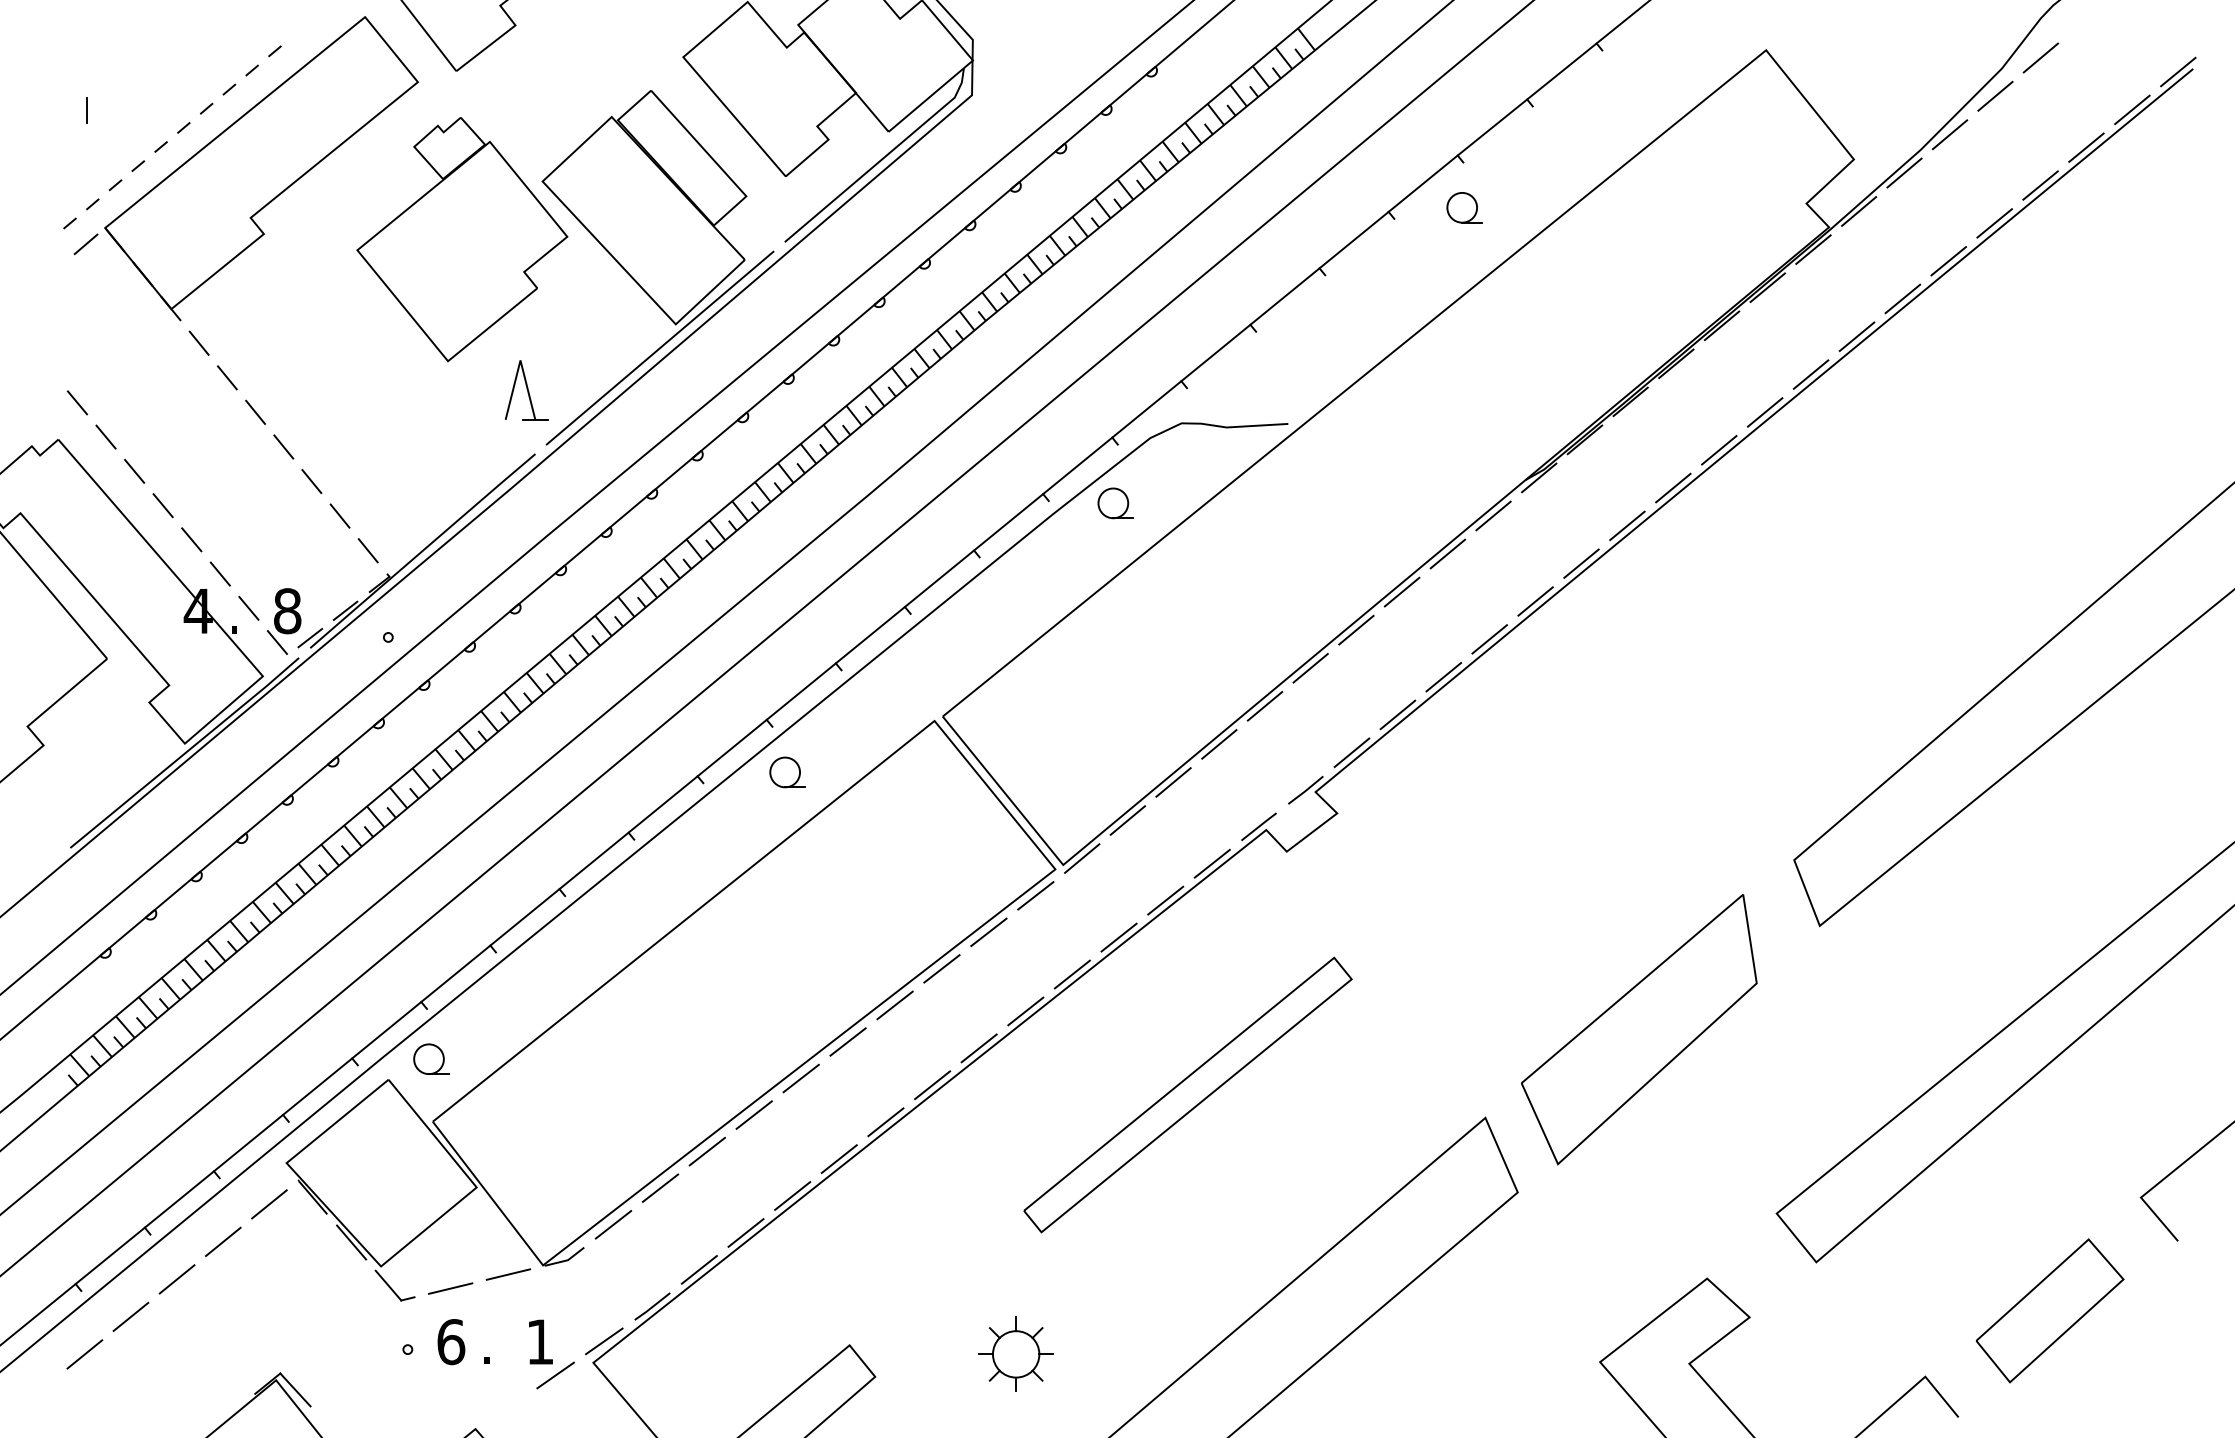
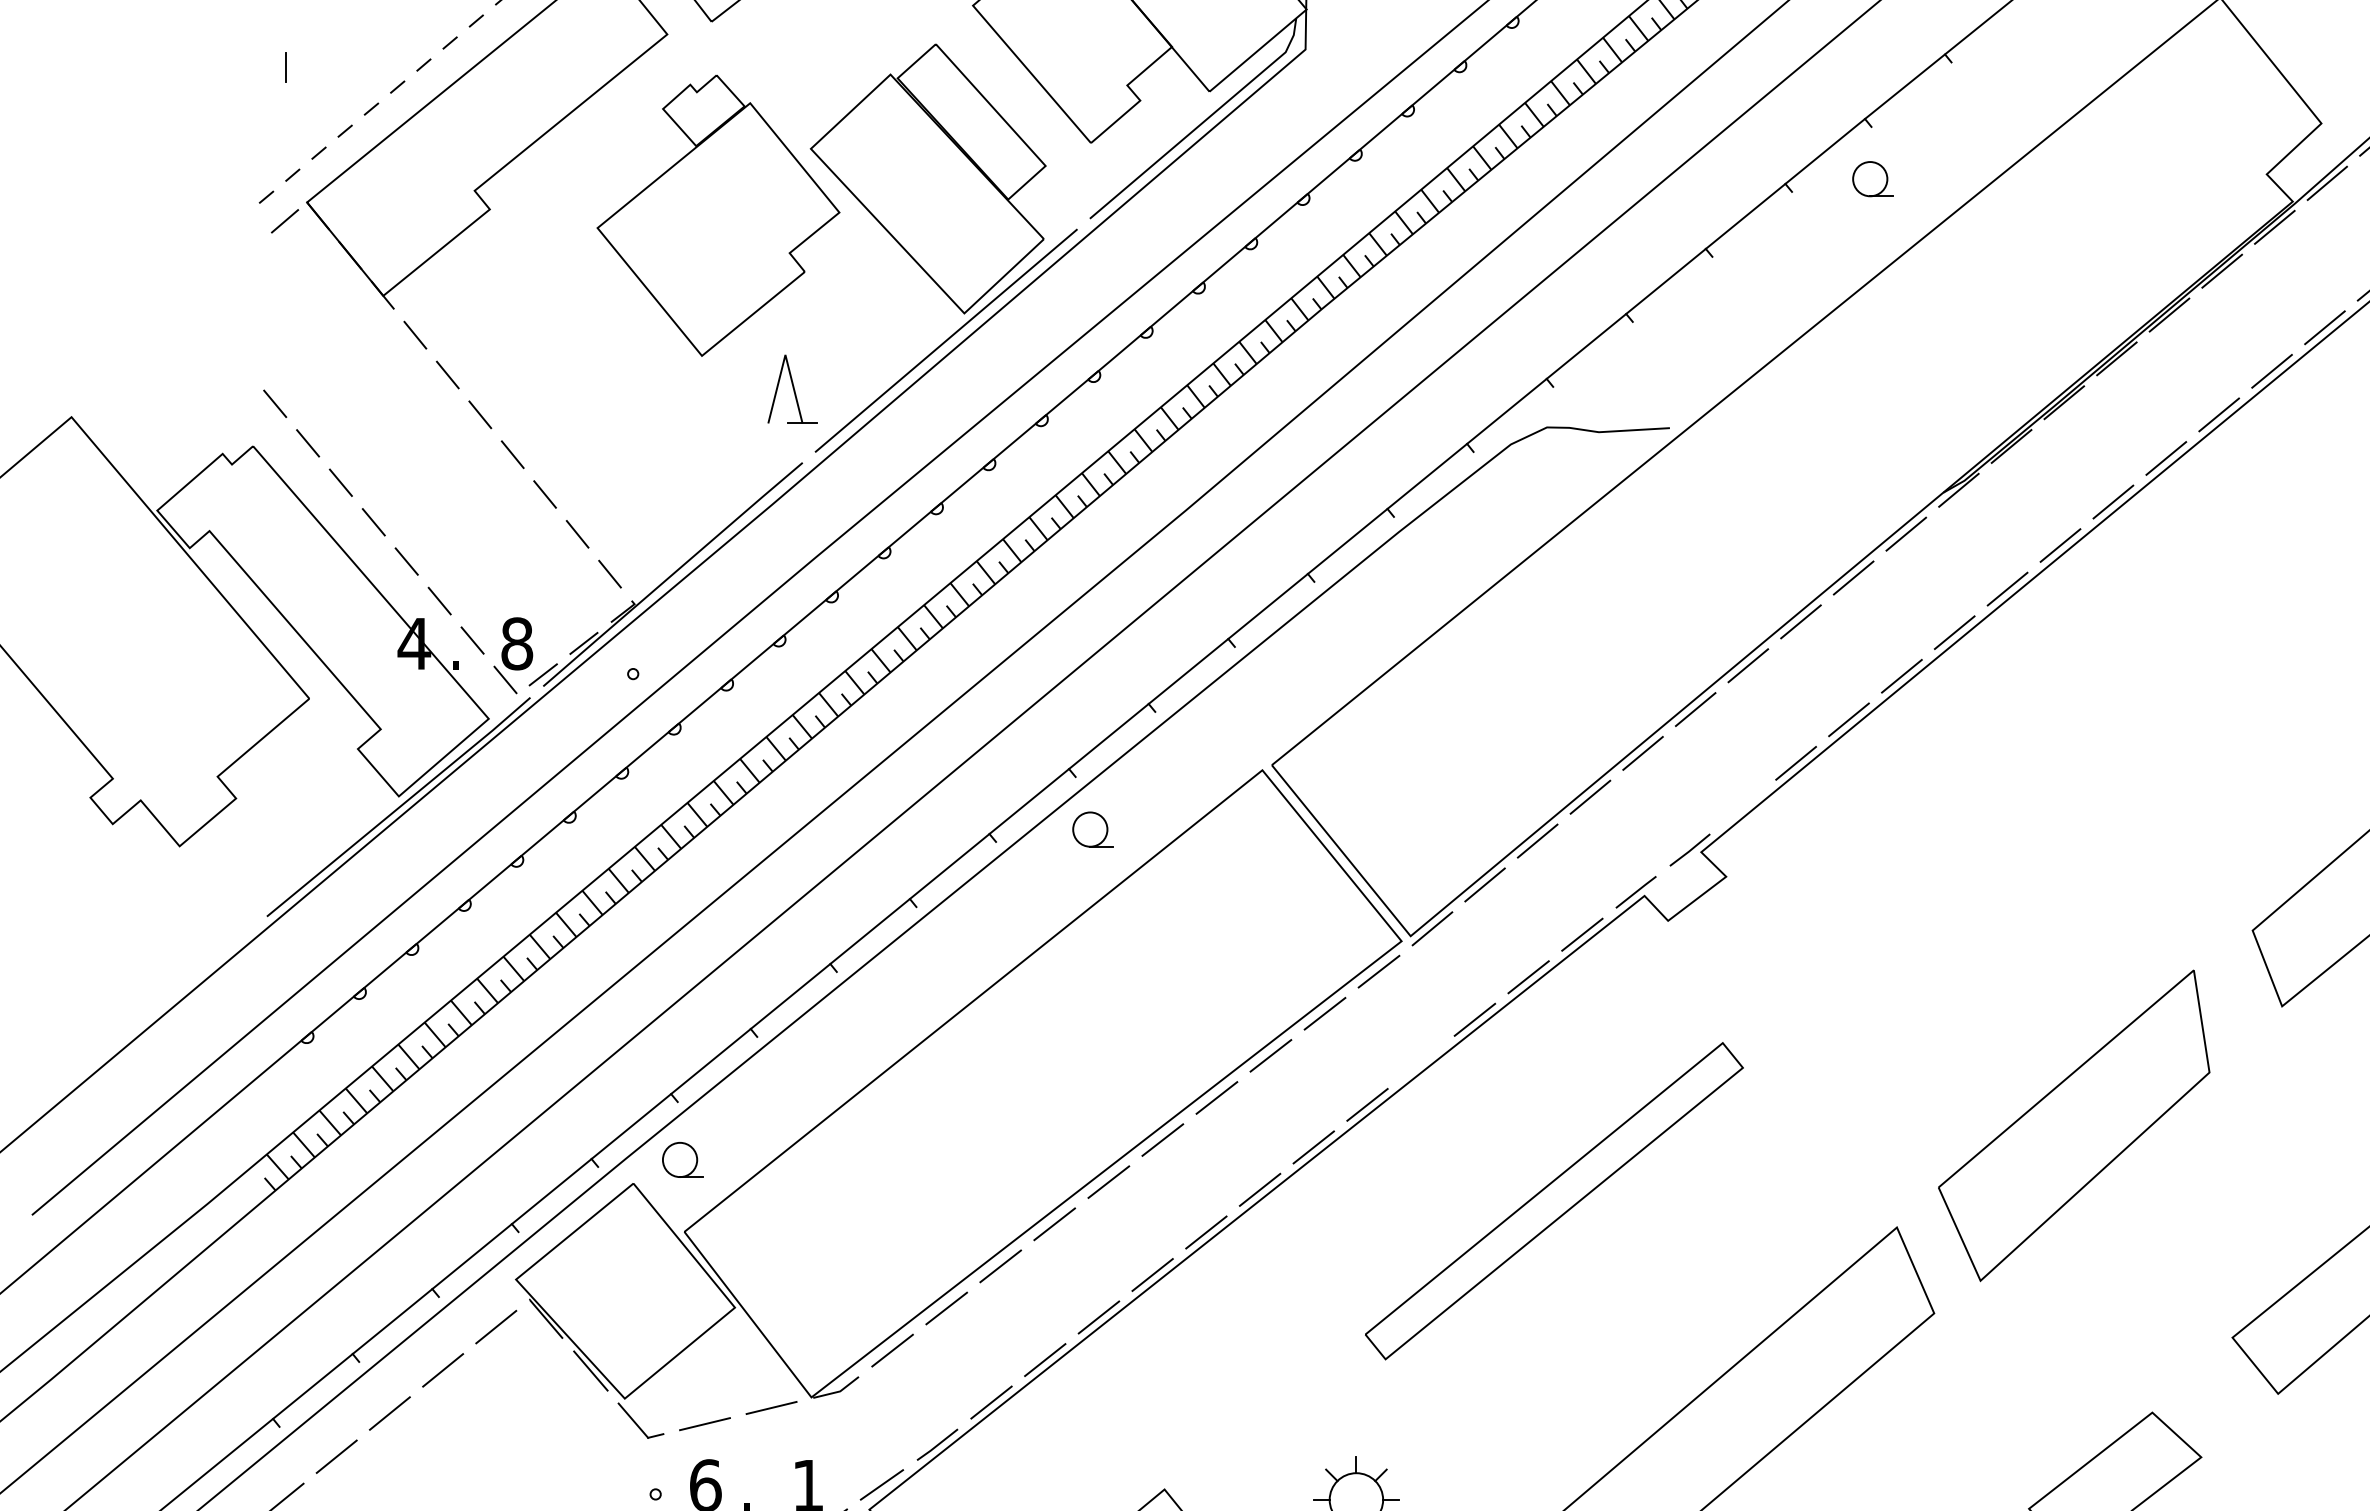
part: (1115, 503) -> (1470, 519), removed
line: (1351, 752) -> (1742, 806), removed
line: (1071, 974) -> (1420, 1062), removed

